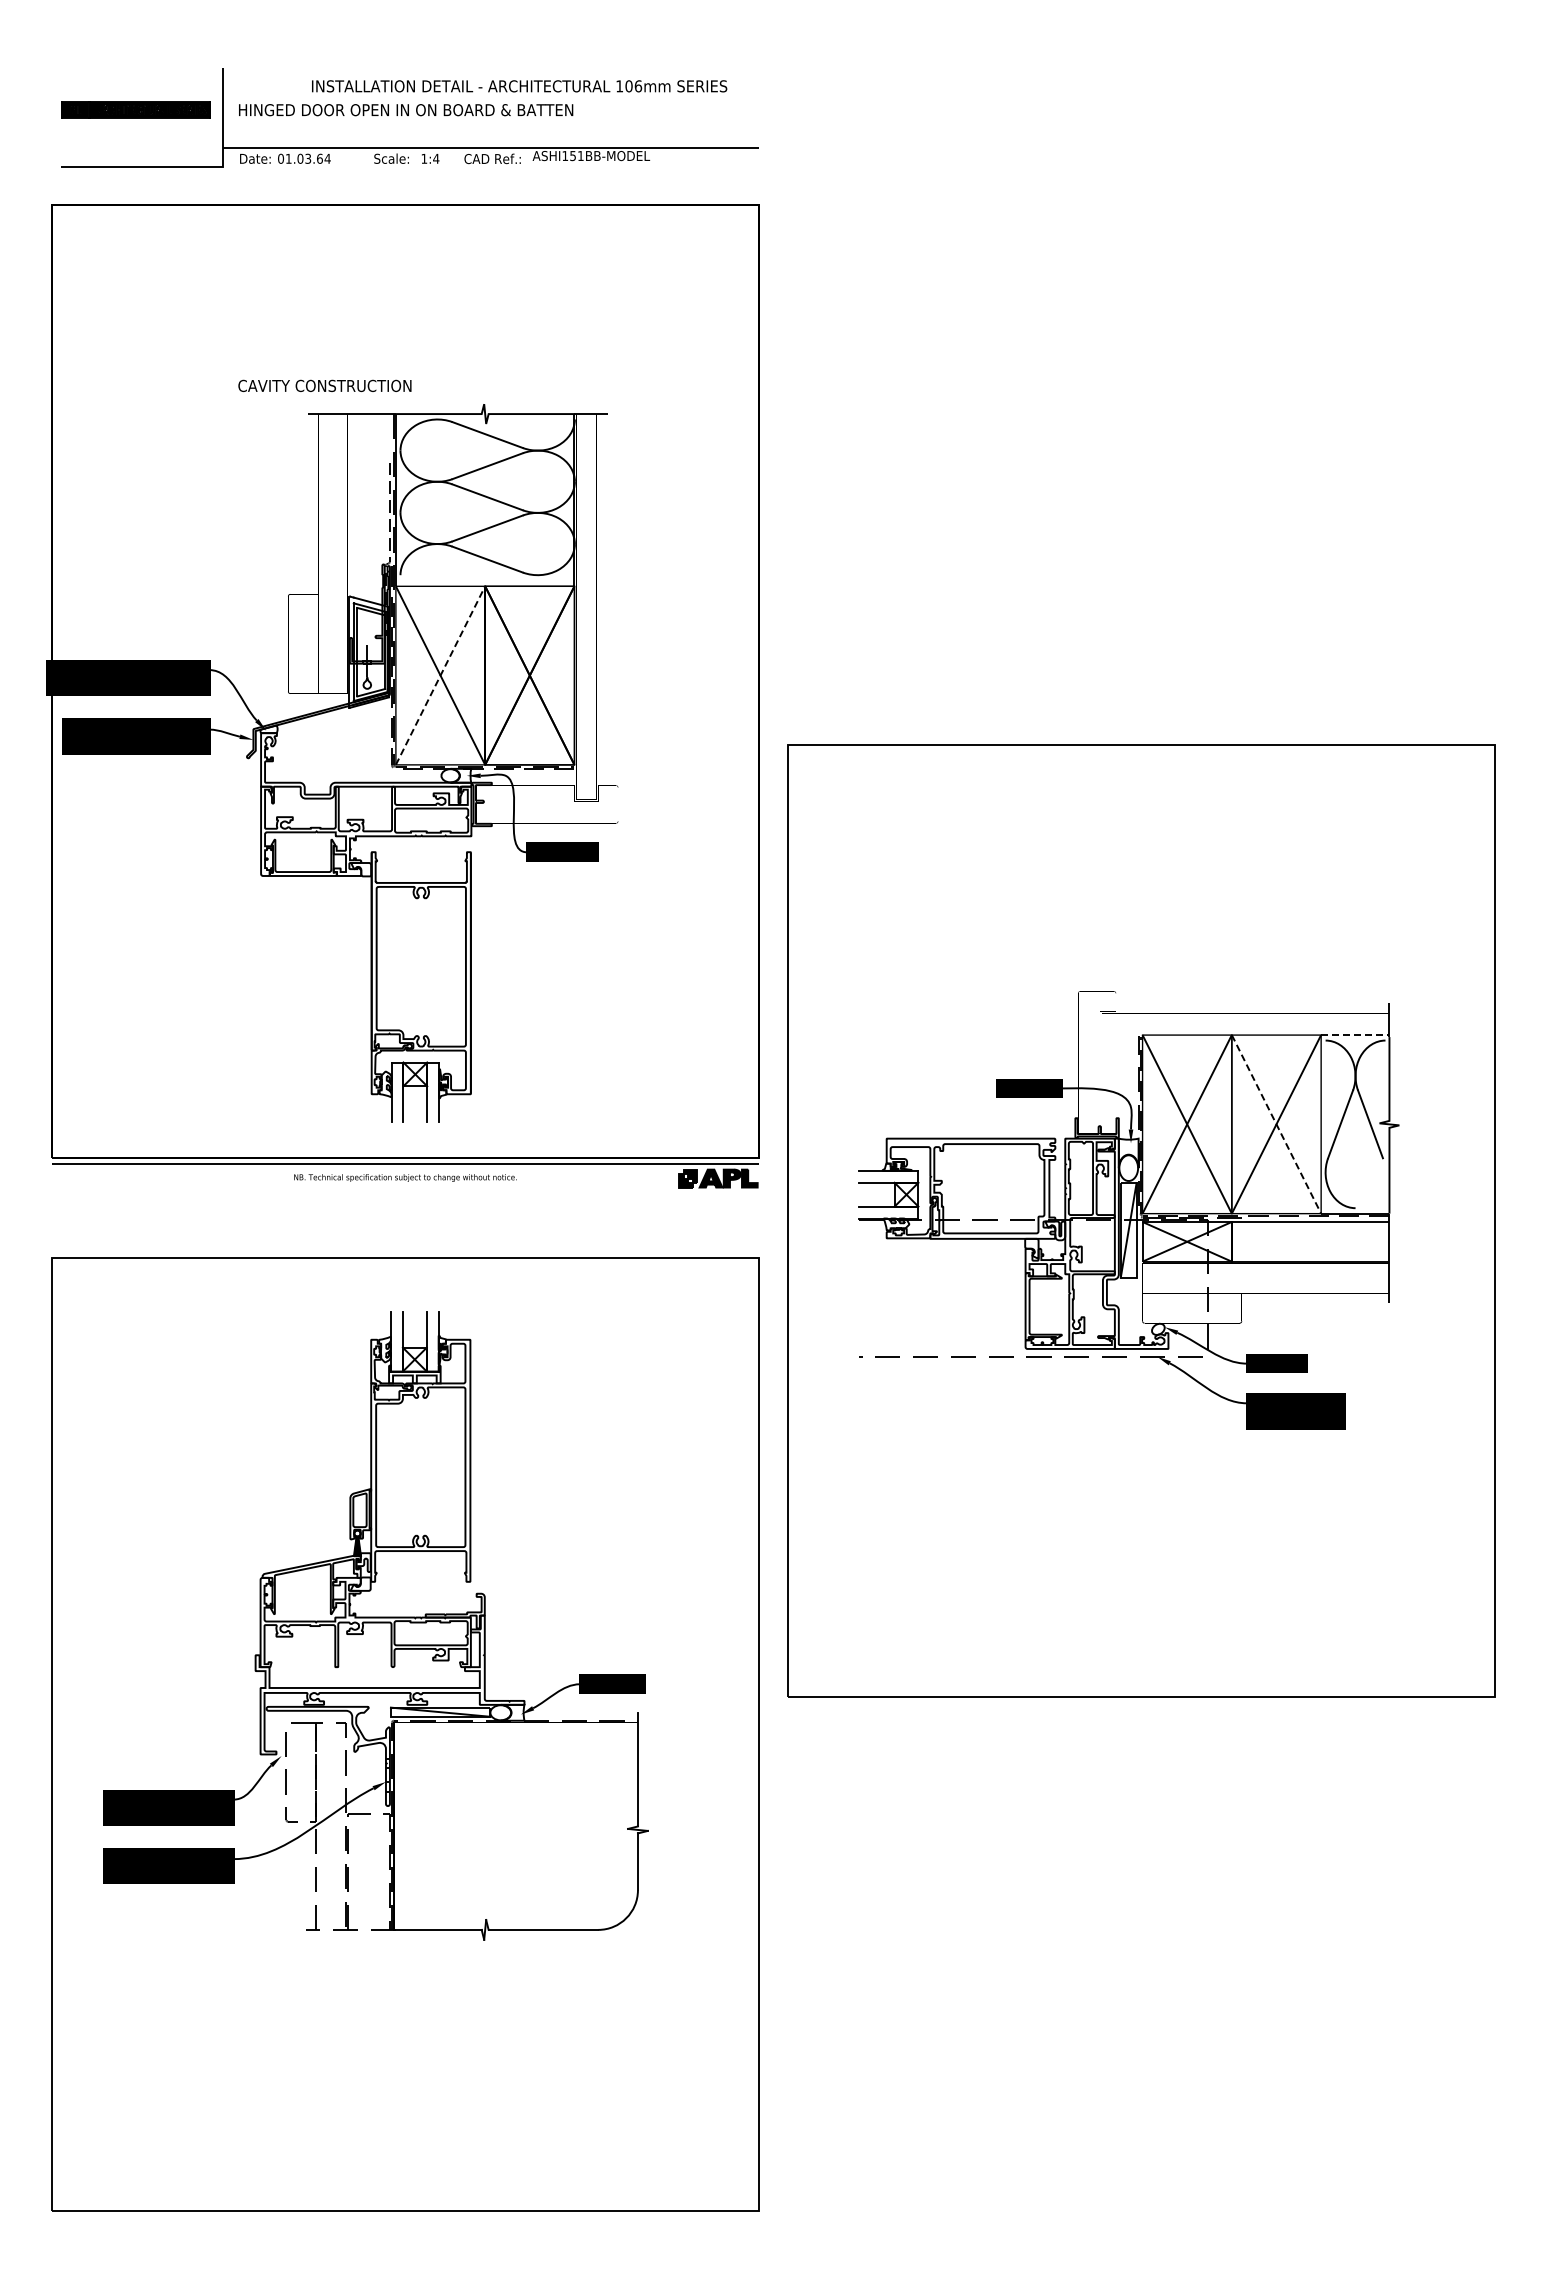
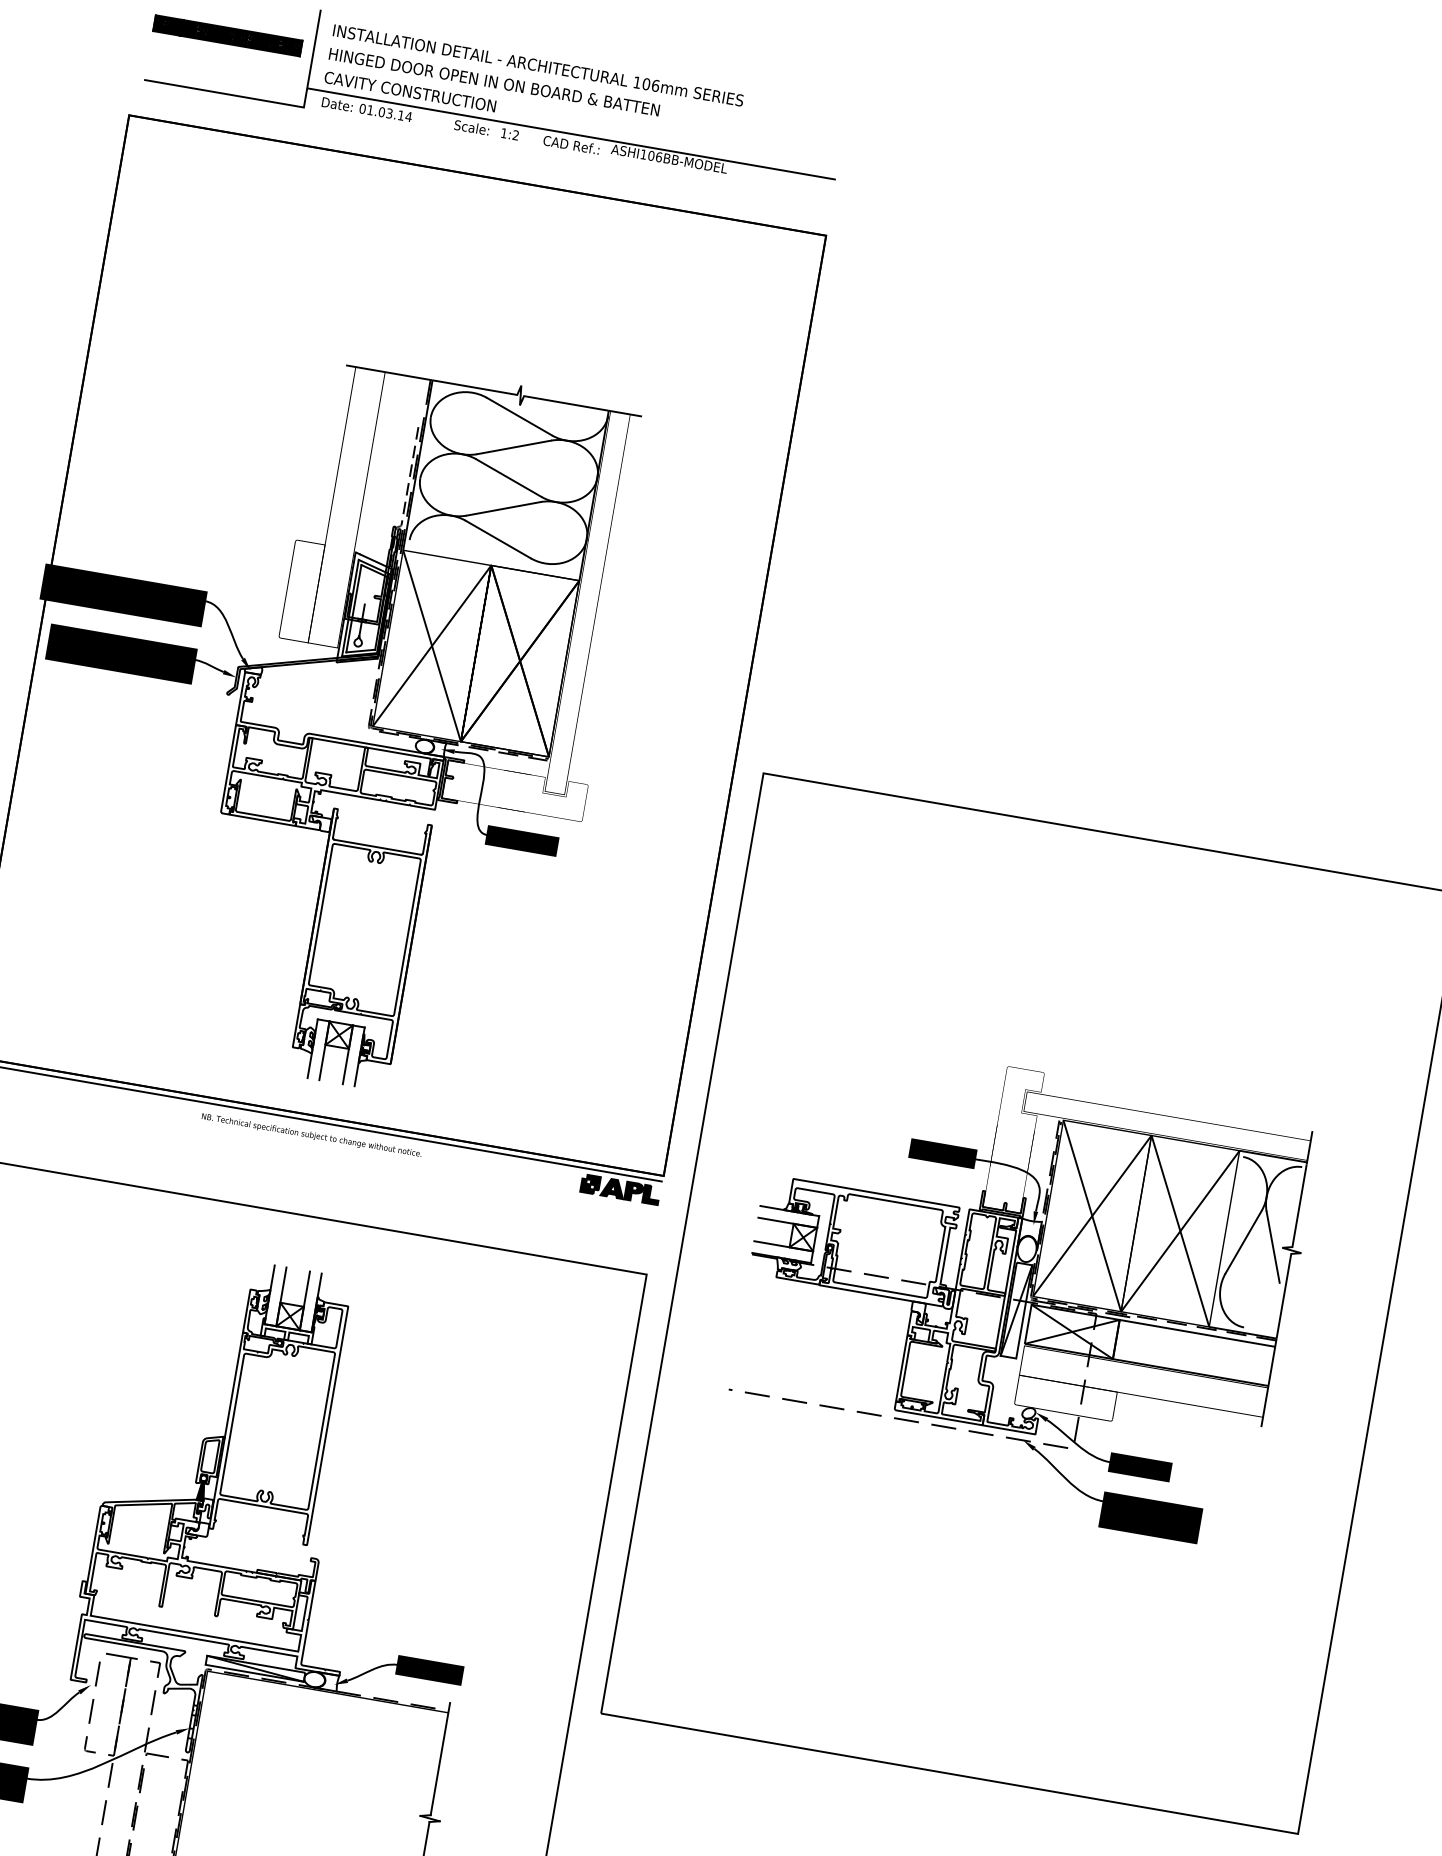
text: (519, 86) -> (538, 65), moved
text: (576, 156) -> (654, 156), ASHI151BB-MODEL -> ASHI106BB-MODEL
text: (319, 158) -> (400, 115), 01.03.64 -> 01.03.14
text: (436, 158) -> (516, 135), 1:4 -> 1:2
text: (324, 385) -> (409, 91), moved
line: (440, 675) -> (432, 645), dashed -> solid
line: (1355, 1035) -> (1273, 1157), dashed -> solid
line: (1276, 1124) -> (1180, 1231), dashed -> solid

